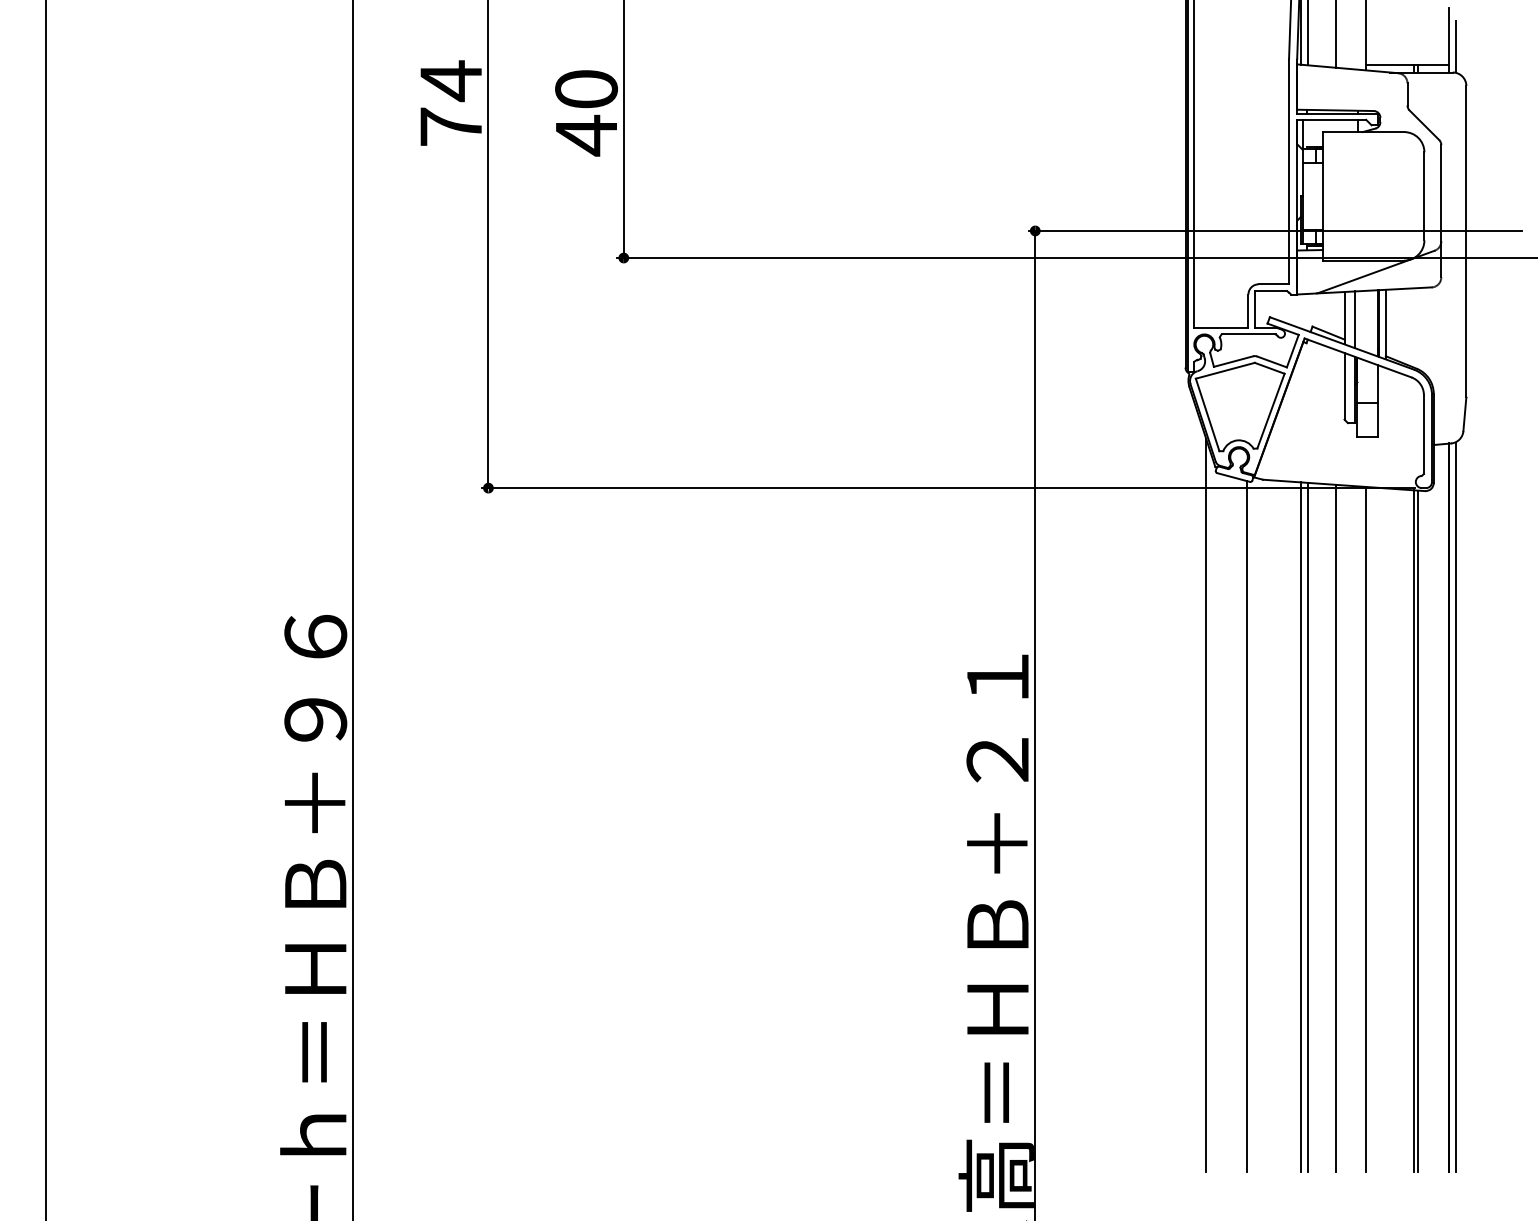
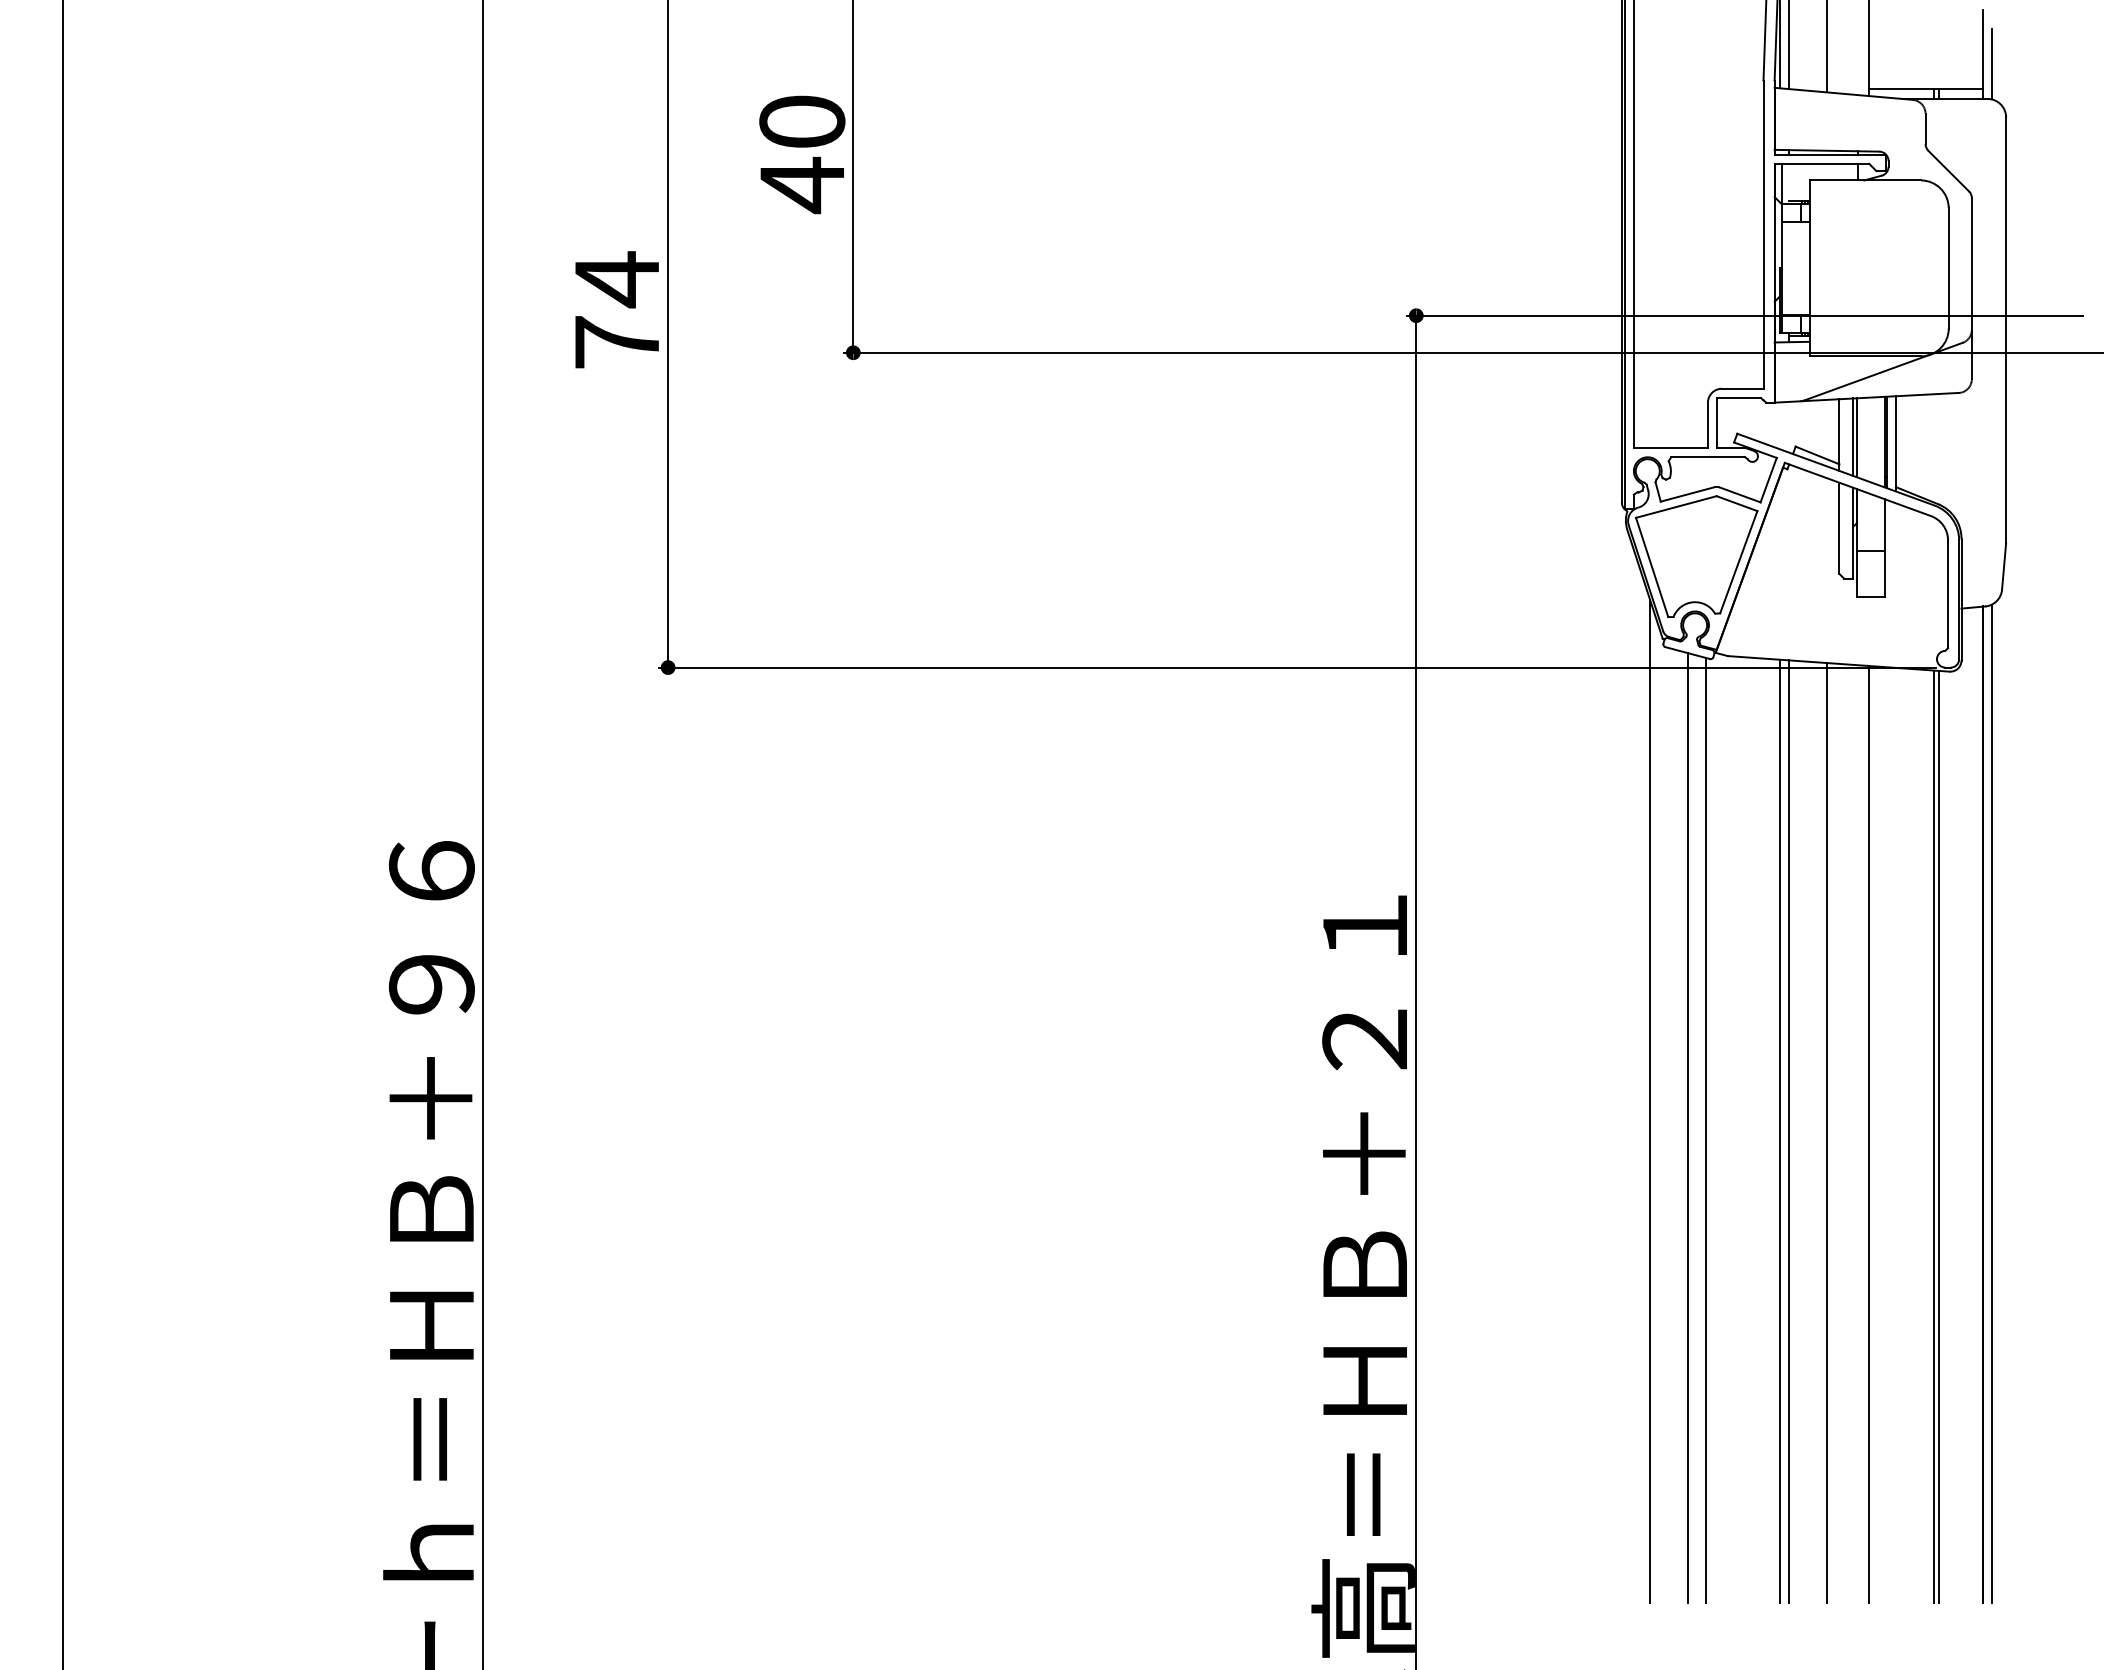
text: (450, 102) -> (616, 309), moved
line: (1357, 319) -> (1857, 437), added
line: (1233, 824) -> (1687, 1127), added

